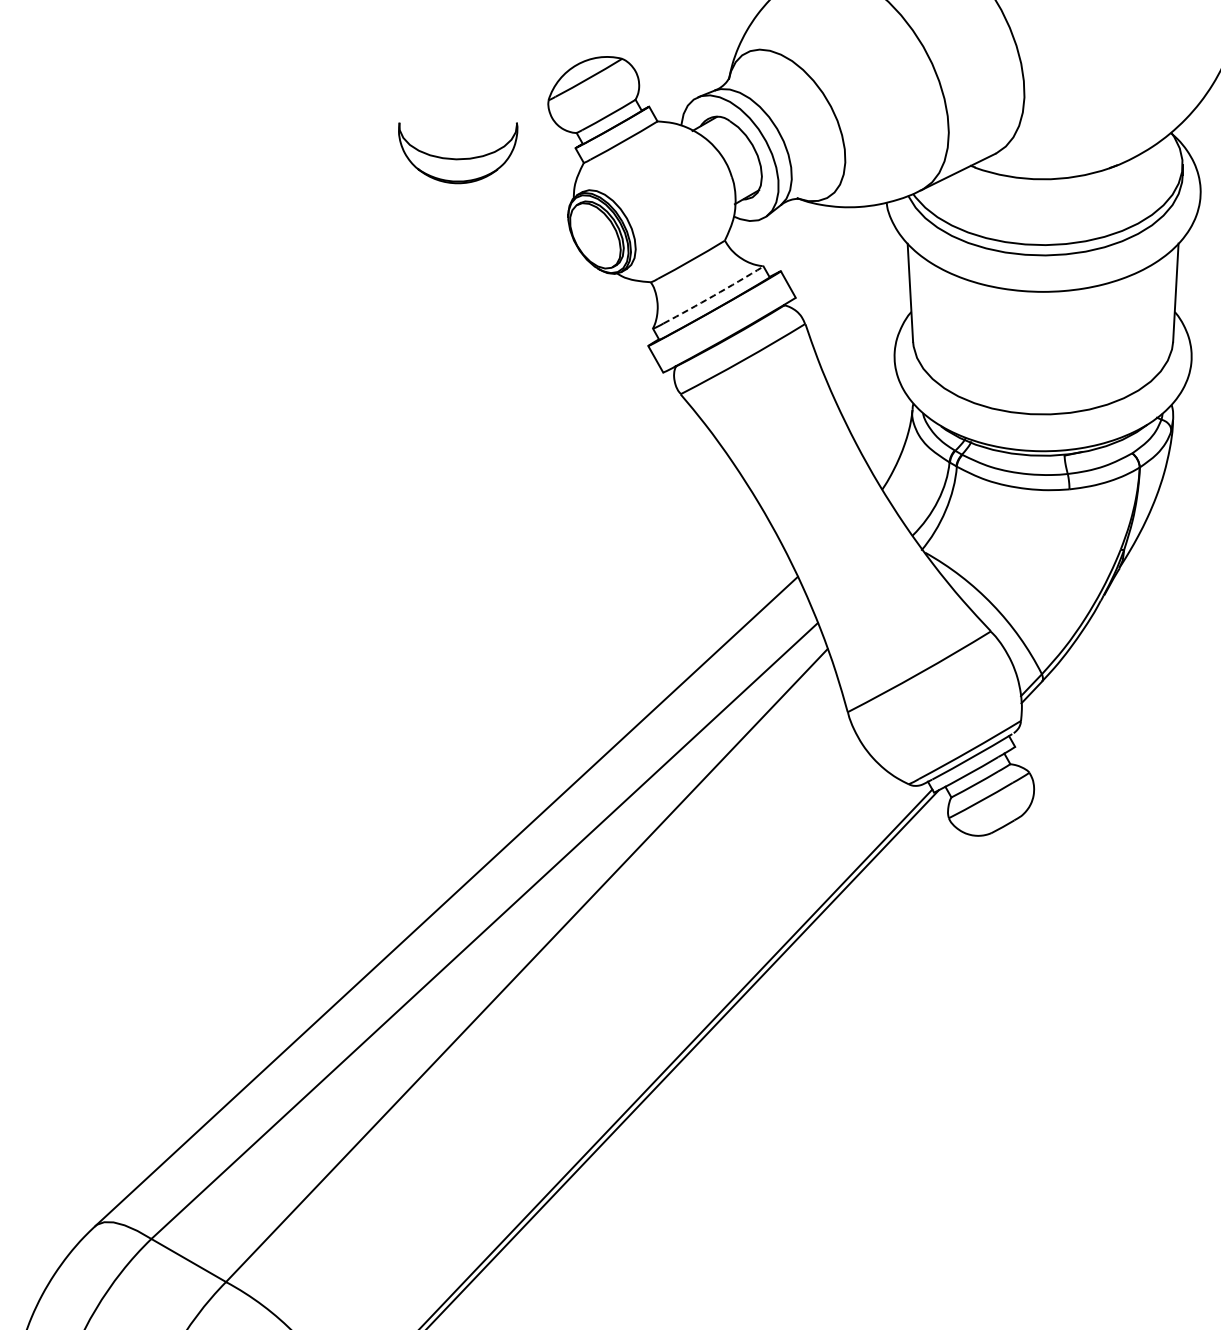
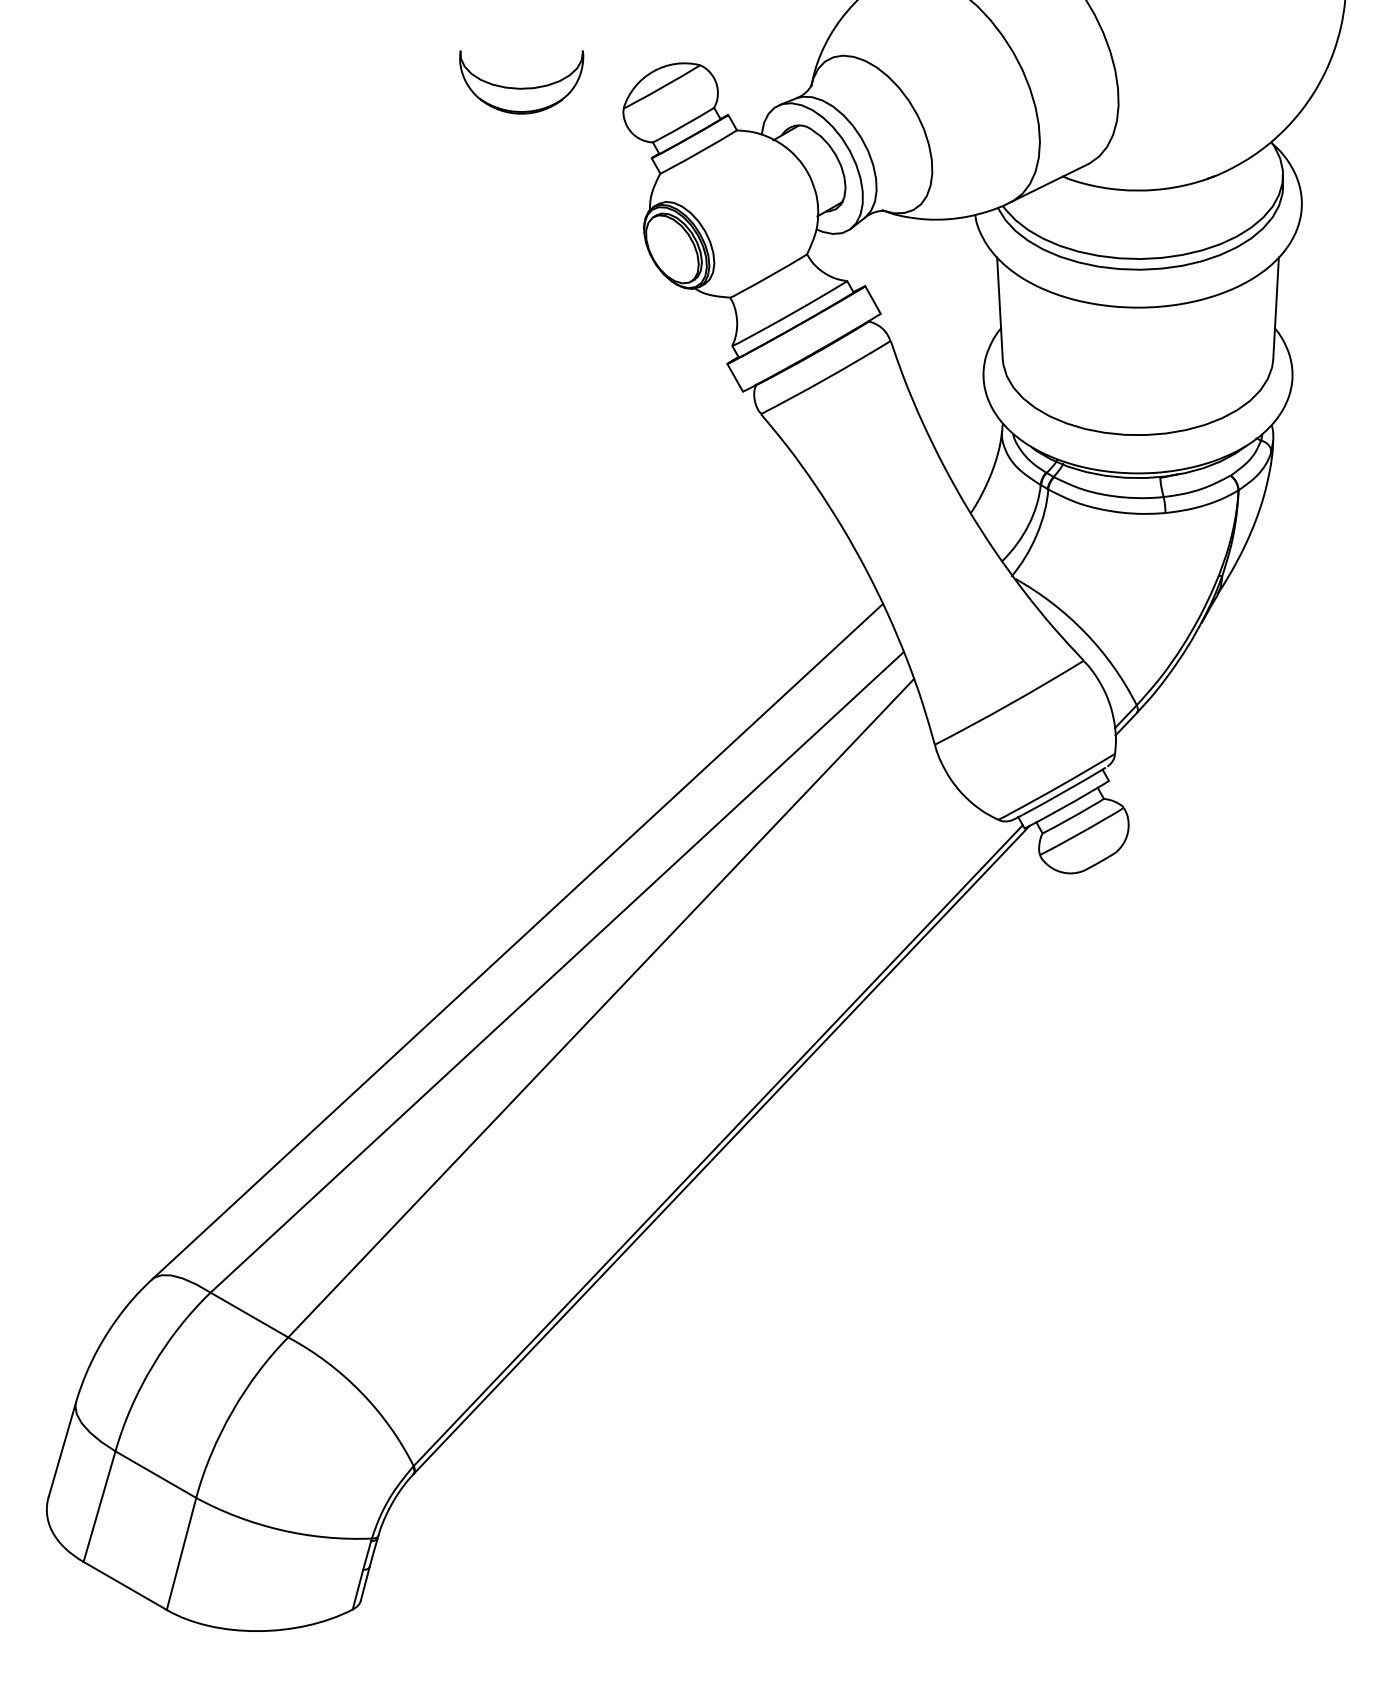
part: (458, 153) -> (521, 82), moved
arc: (713, 295) -> (795, 311), dashed -> solid

